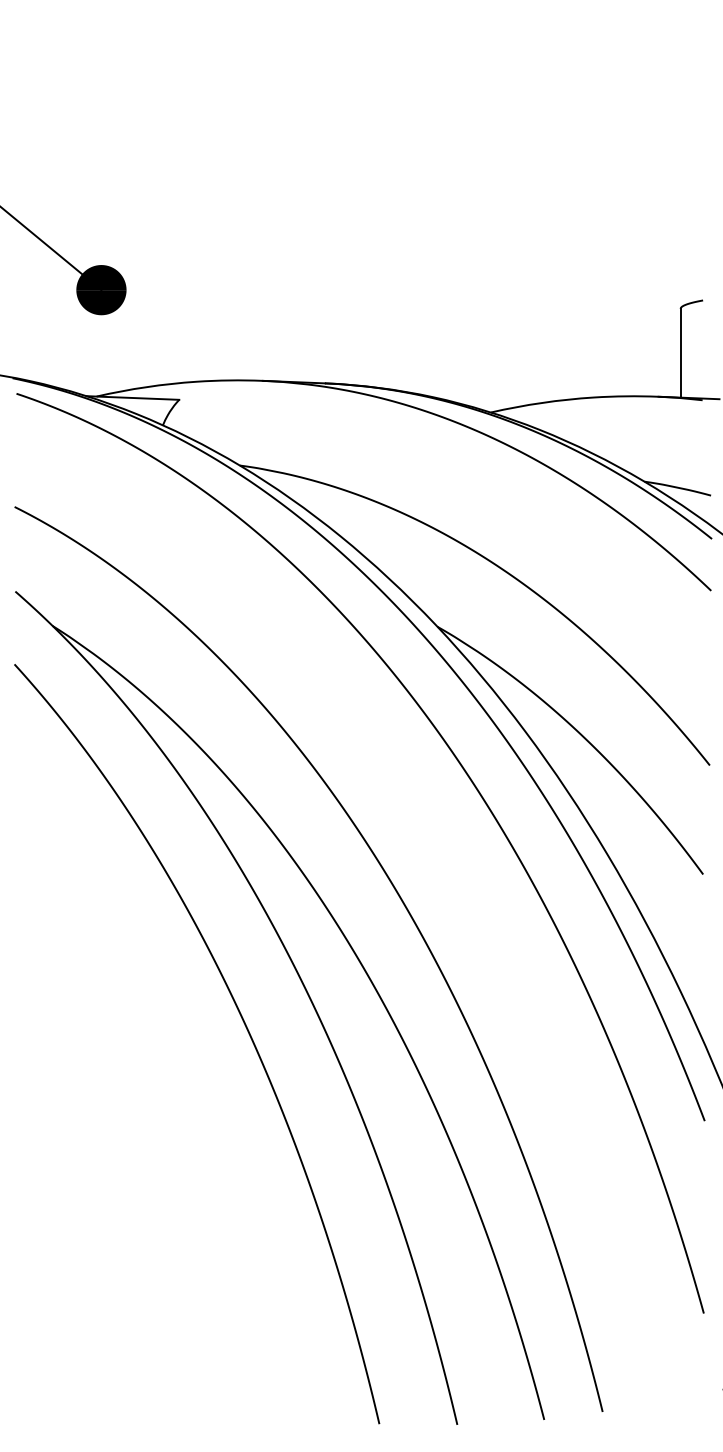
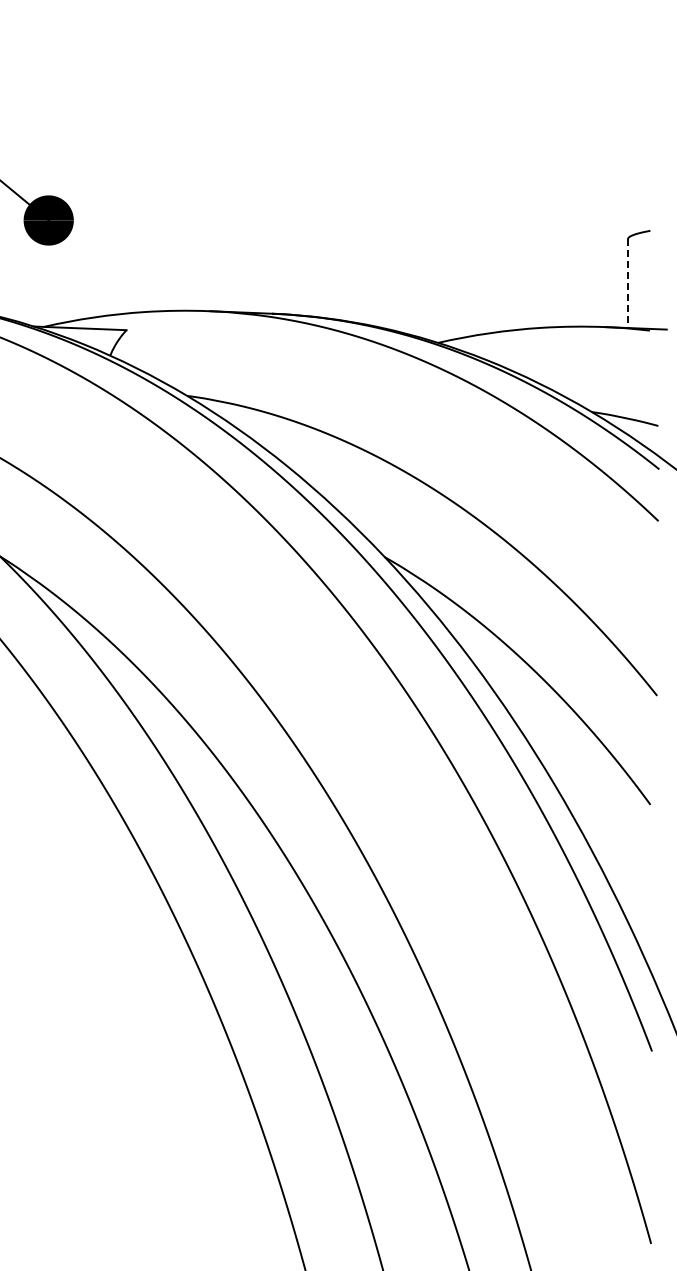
line: (680, 353) -> (627, 283), solid -> dashed

